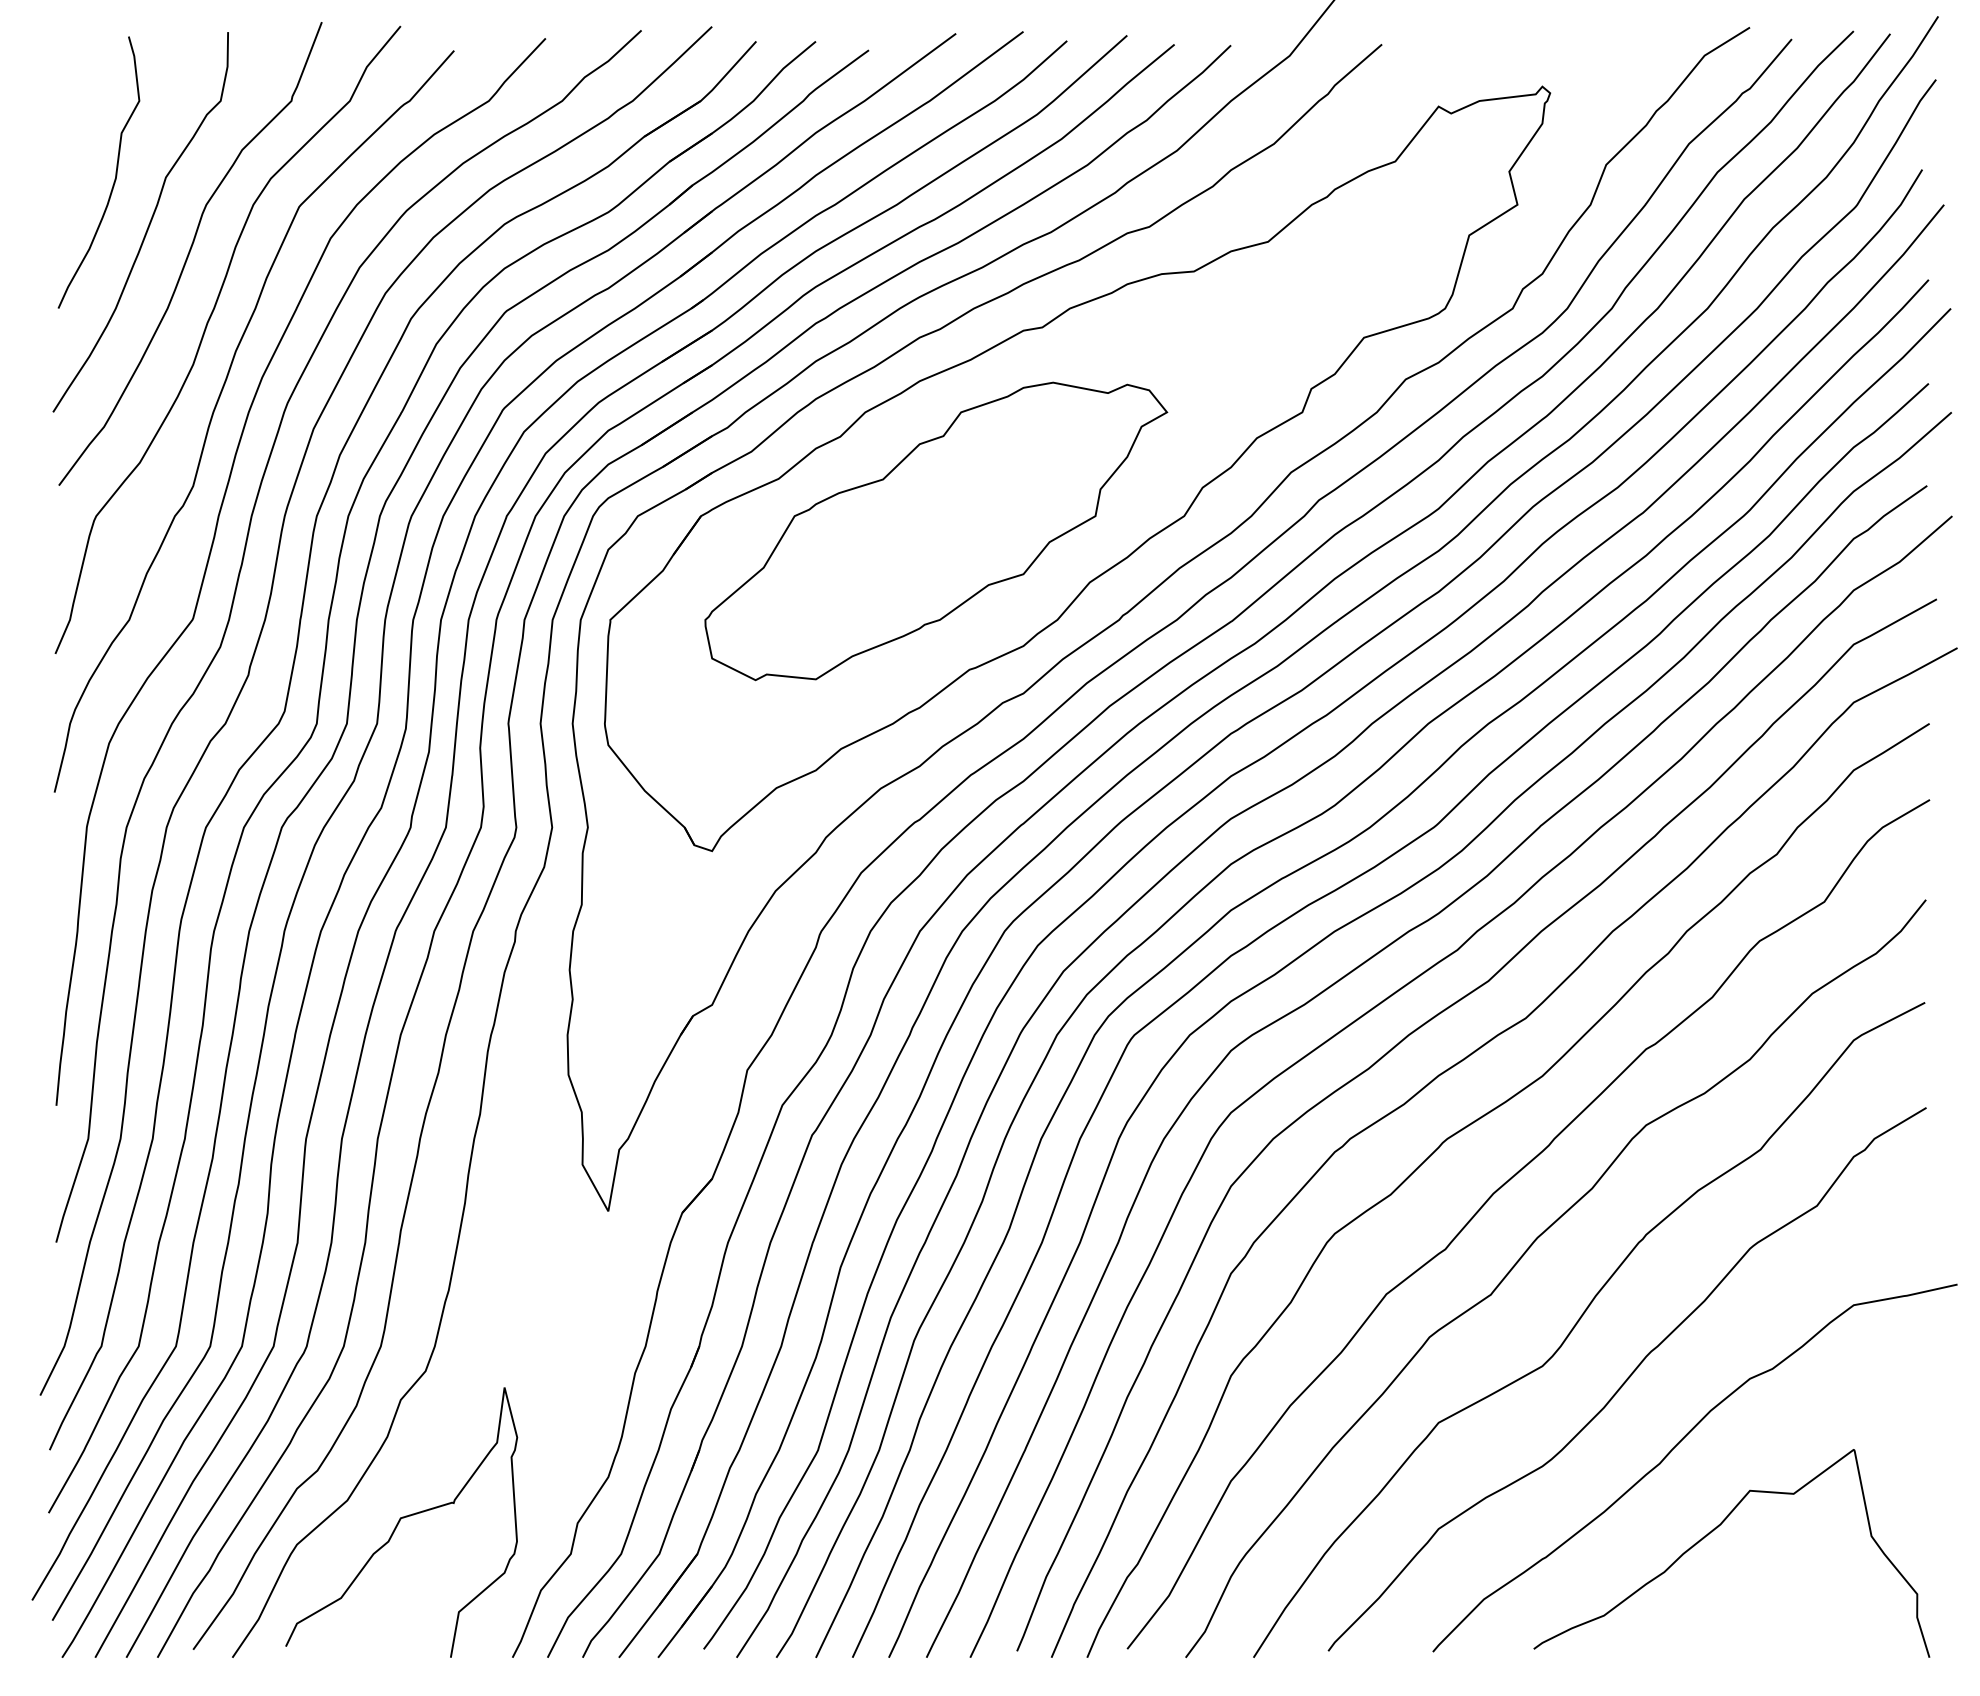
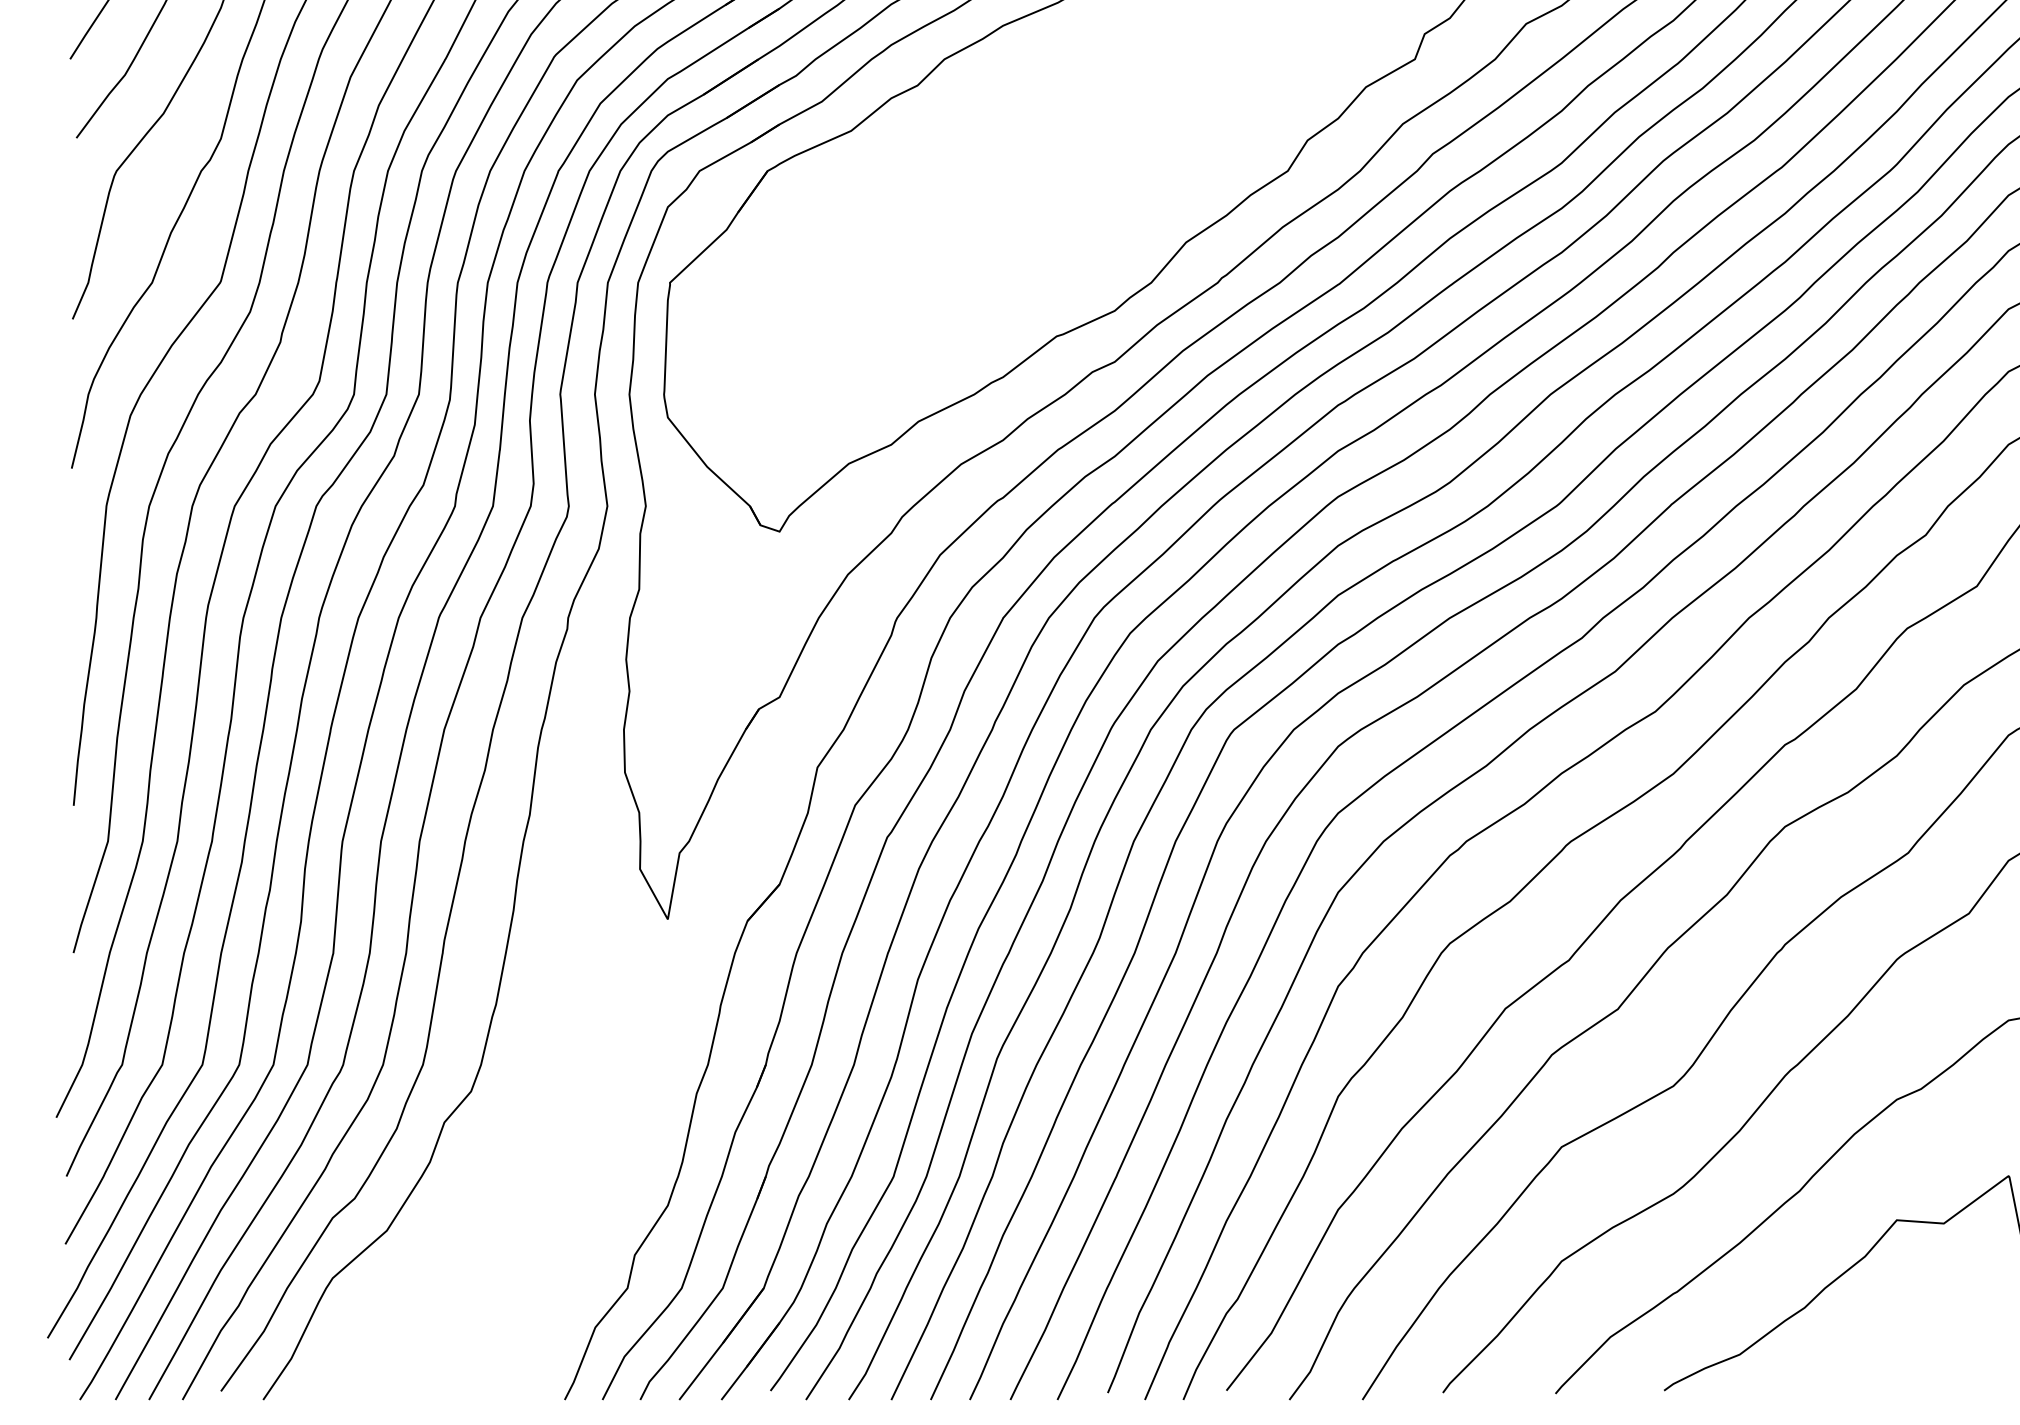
part: (936, 531) -> (1021, 187), removed
curve: (400, 1521) -> (444, 1253), removed

